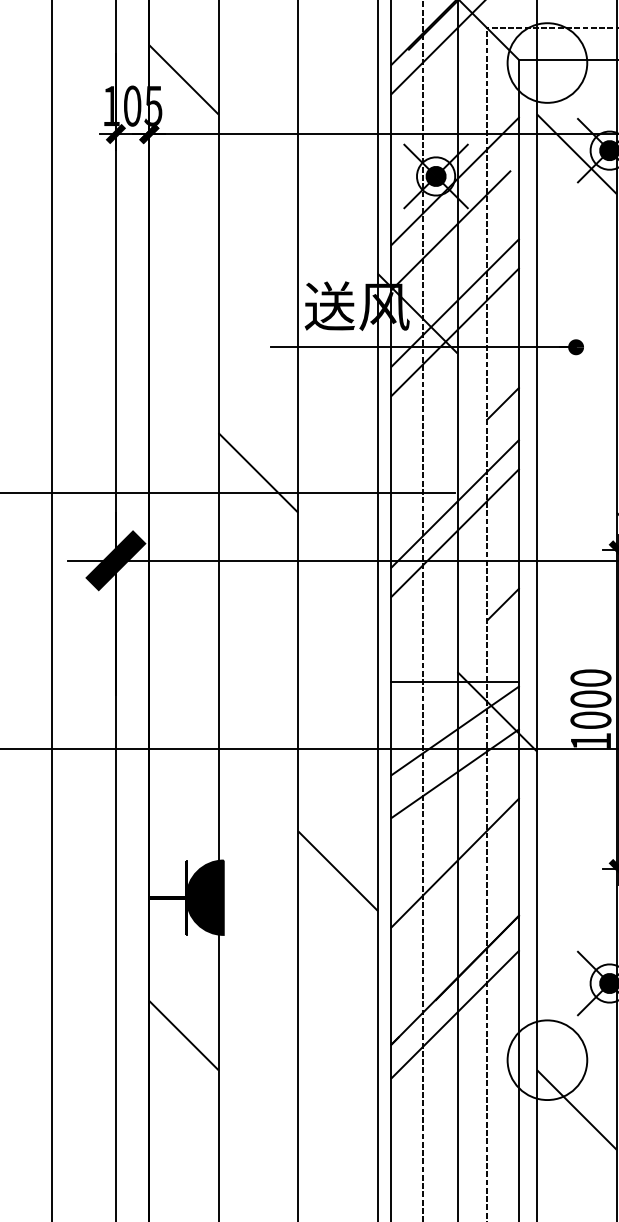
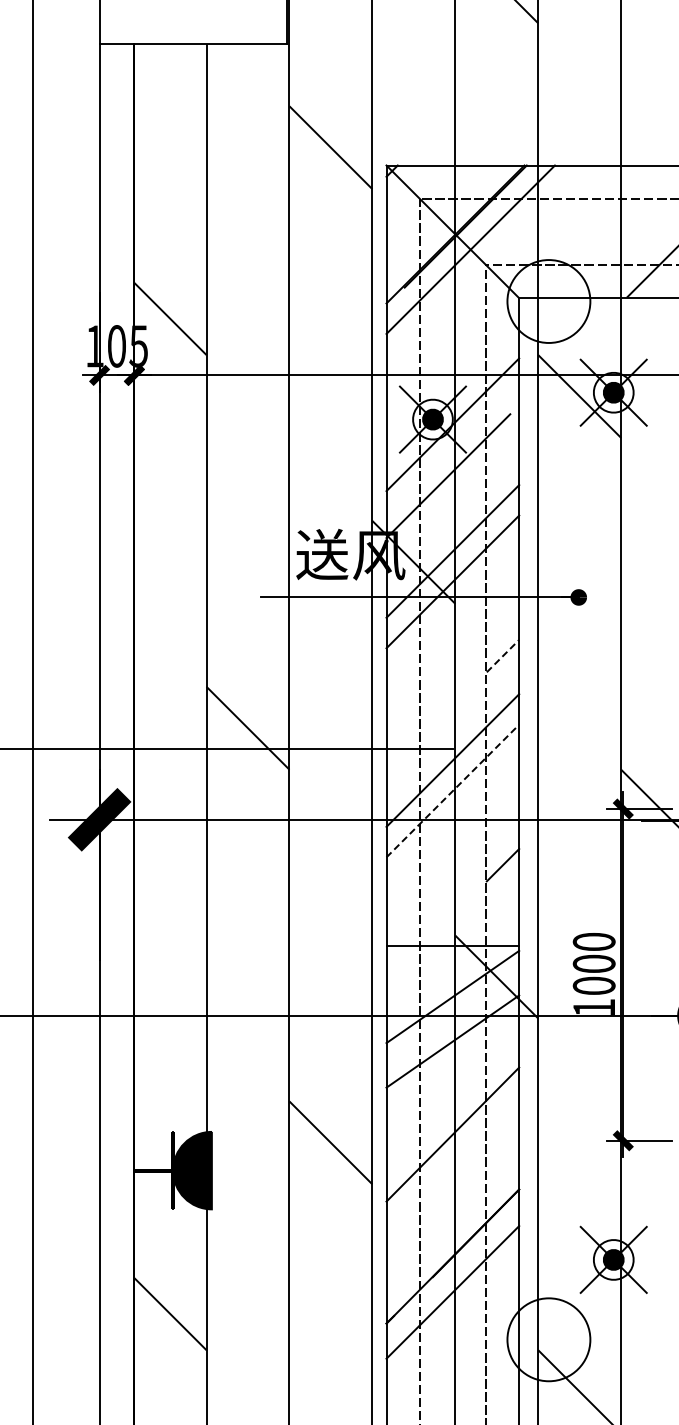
line: (503, 403) -> (503, 656), solid -> dashed
line: (454, 533) -> (452, 791), solid -> dashed

